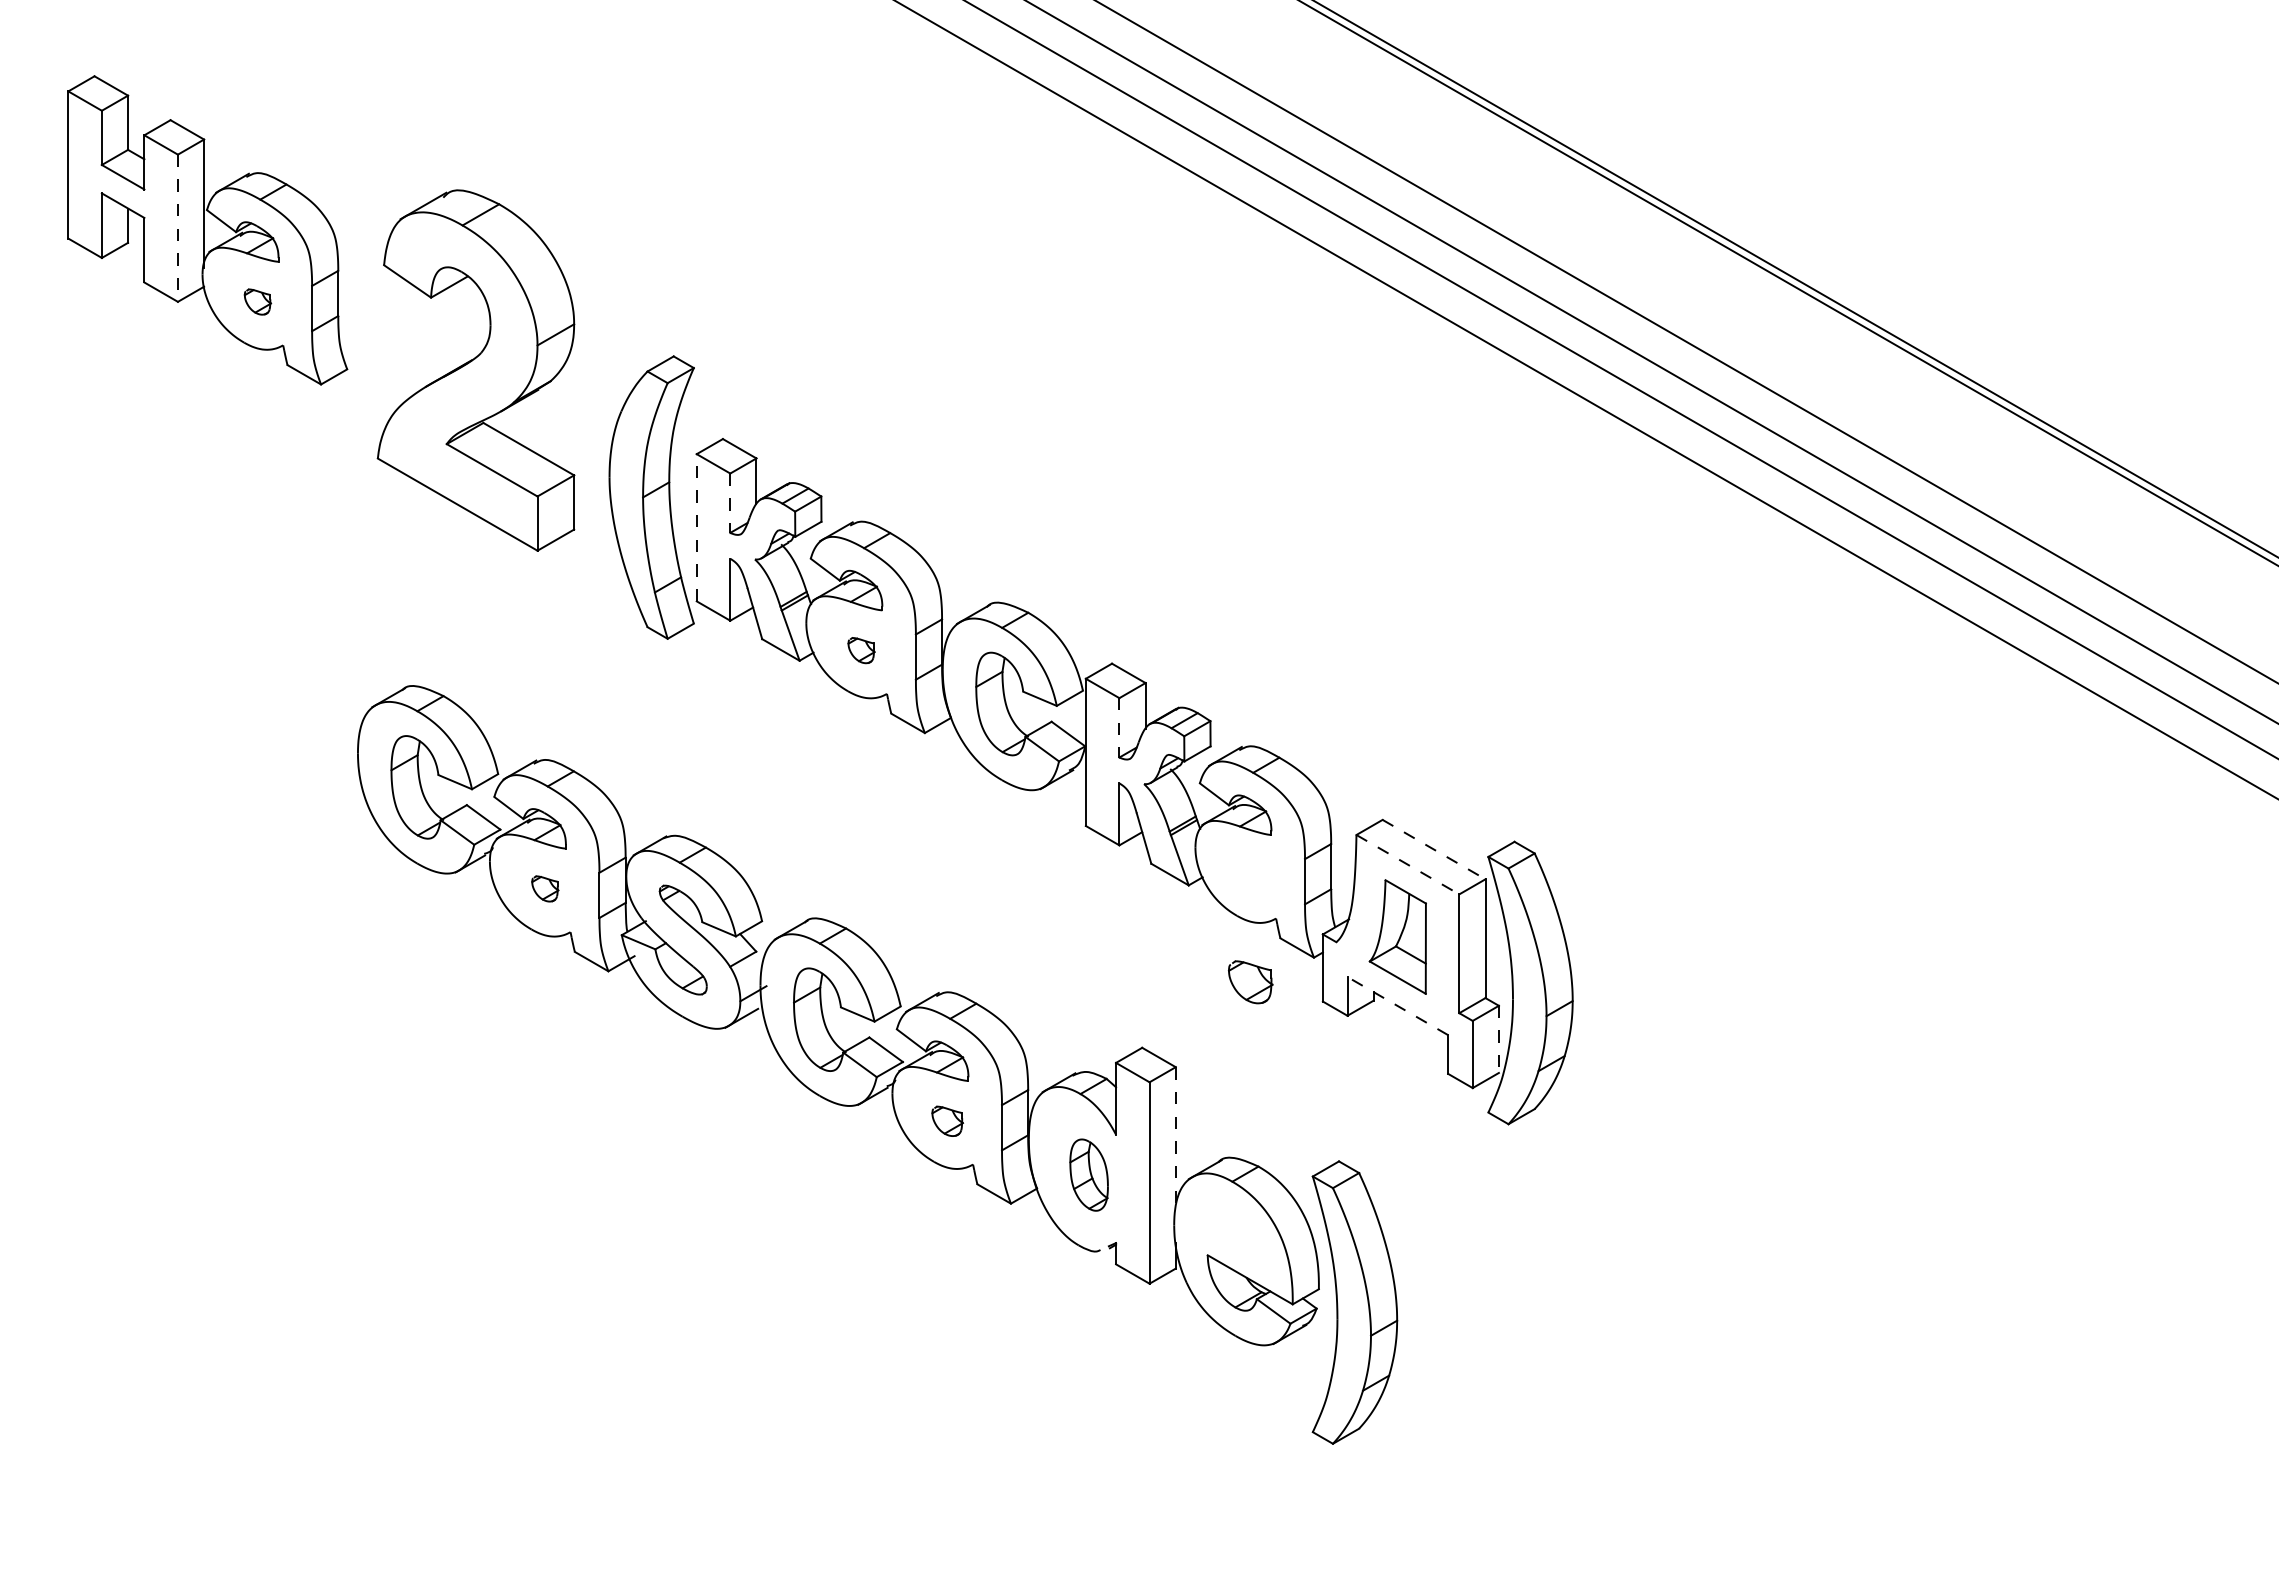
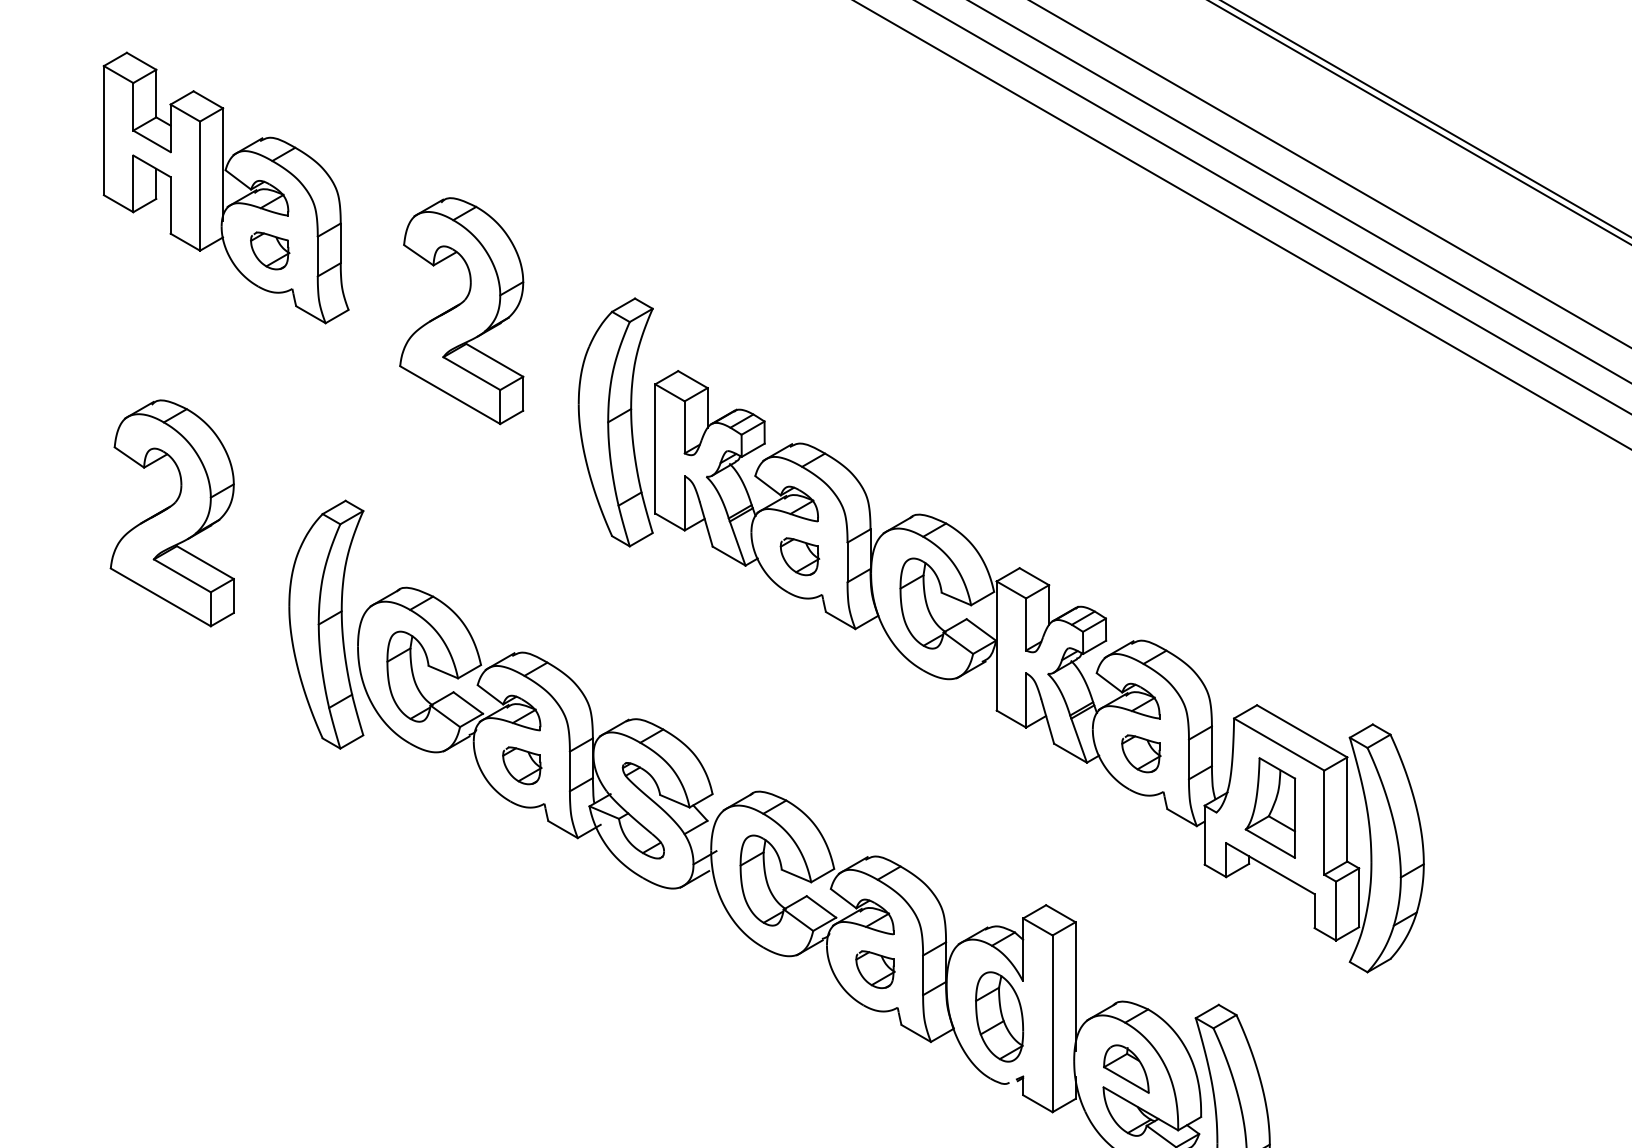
line: (177, 228) -> (199, 186), dashed -> solid
part: (257, 301) -> (269, 250), size x1.67
part: (476, 370) -> (462, 310), size x0.71
line: (730, 503) -> (684, 427), dashed -> solid
line: (696, 527) -> (655, 448), dashed -> solid
part: (146, 600) -> (172, 512), added
part: (861, 650) -> (799, 556), size x1.67
part: (321, 727) -> (326, 624), added
line: (1119, 727) -> (1026, 624), dashed -> solid
line: (1434, 849) -> (1302, 731), dashed -> solid
line: (1408, 864) -> (1279, 744), dashed -> solid
part: (545, 888) -> (522, 765), size x1.67
part: (1250, 982) -> (1141, 754), moved
line: (1397, 1005) -> (1270, 868), dashed -> solid
line: (1498, 1039) -> (1358, 897), dashed -> solid
part: (947, 1121) -> (875, 969), size x1.43
line: (1175, 1140) -> (1075, 986), dashed -> solid
part: (1088, 1174) -> (998, 1016), size x1.43
part: (1233, 1234) -> (1126, 1069), added

